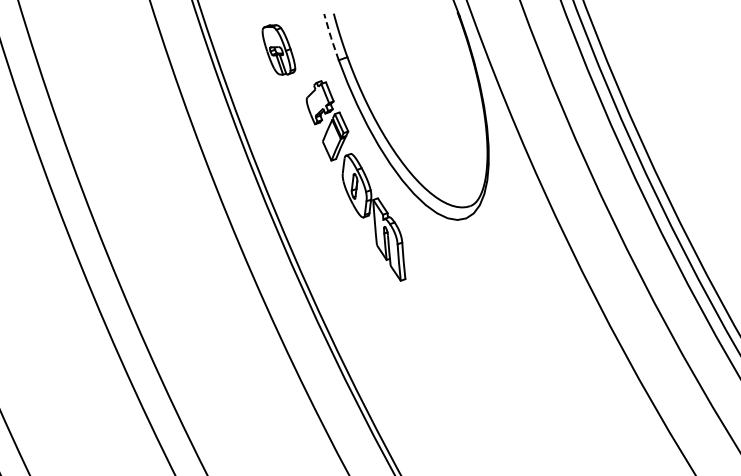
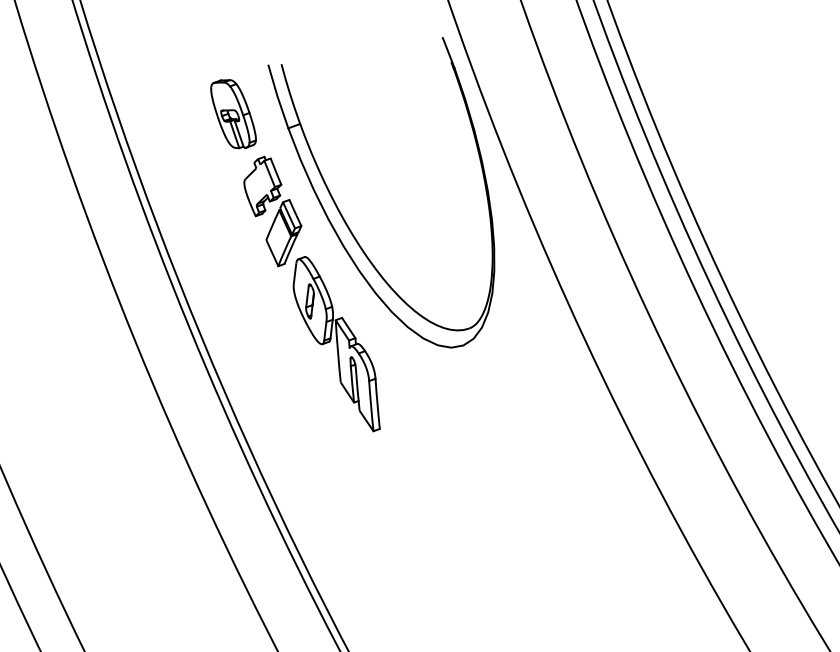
line: (330, 37) -> (276, 96), dashed -> solid
part: (278, 49) -> (232, 113), moved

